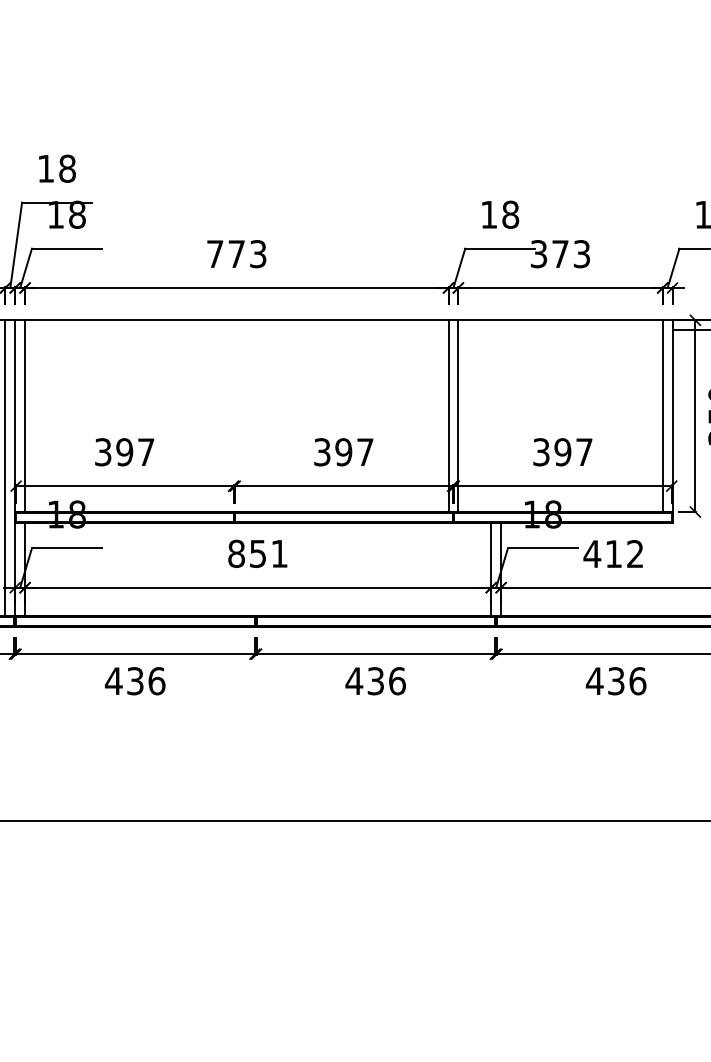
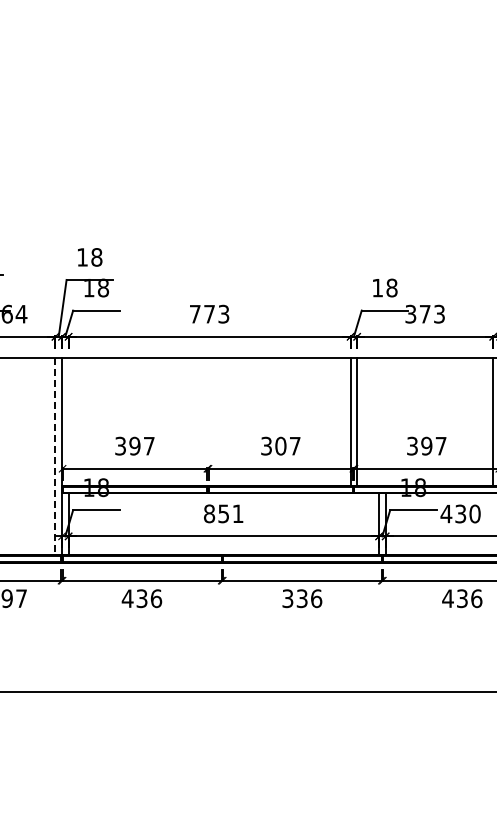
line: (24, 416) -> (68, 422), removed
text: (343, 452) -> (280, 446), 397 -> 307
line: (5, 467) -> (55, 456), solid -> dashed
text: (624, 553) -> (467, 513), 412 -> 430
text: (353, 680) -> (287, 598), 436 -> 336

